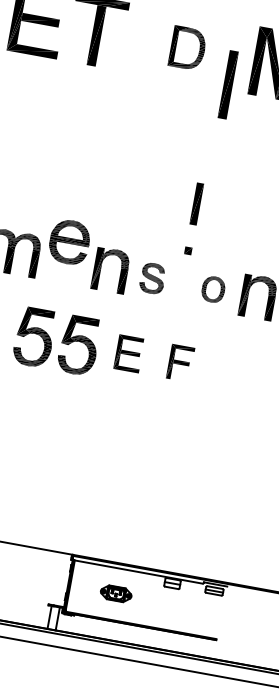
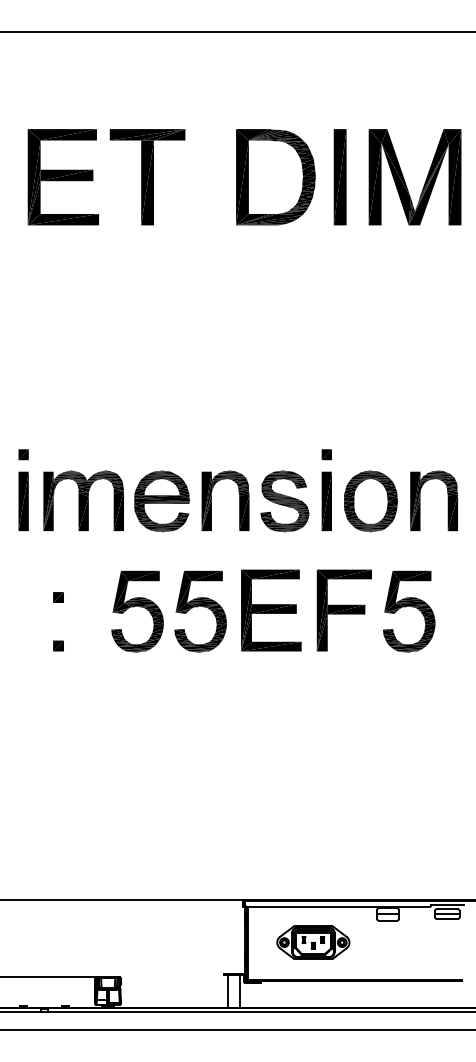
part: (187, 48) -> (275, 177), size x1.67
part: (227, 84) -> (339, 177), moved
part: (196, 204) -> (326, 501), moved
part: (69, 242) -> (161, 501), moved
part: (152, 278) -> (284, 501), size x1.43
part: (213, 289) -> (370, 501), size x1.67
part: (129, 353) -> (271, 610), size x1.67
part: (180, 363) -> (343, 610), size x1.67
part: (226, 372) -> (409, 611), added
part: (116, 593) -> (313, 942), size x1.67

